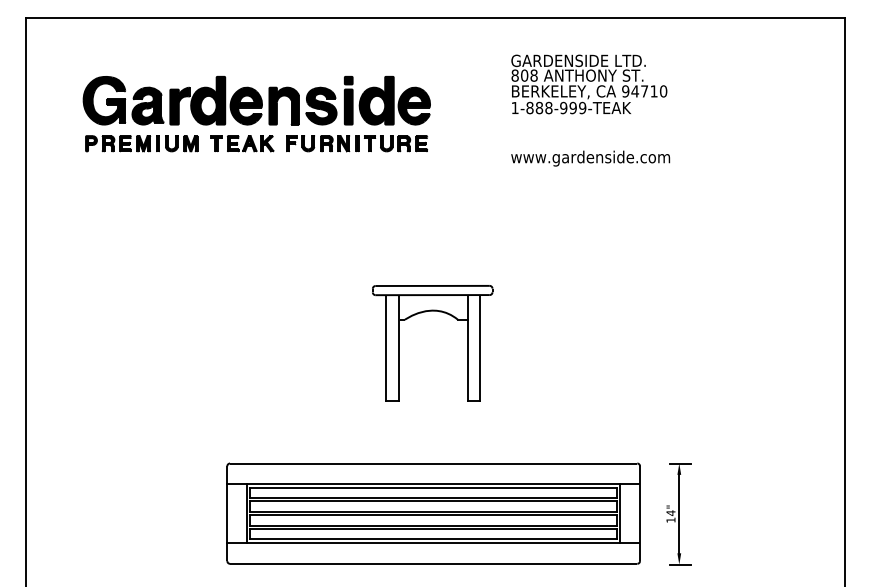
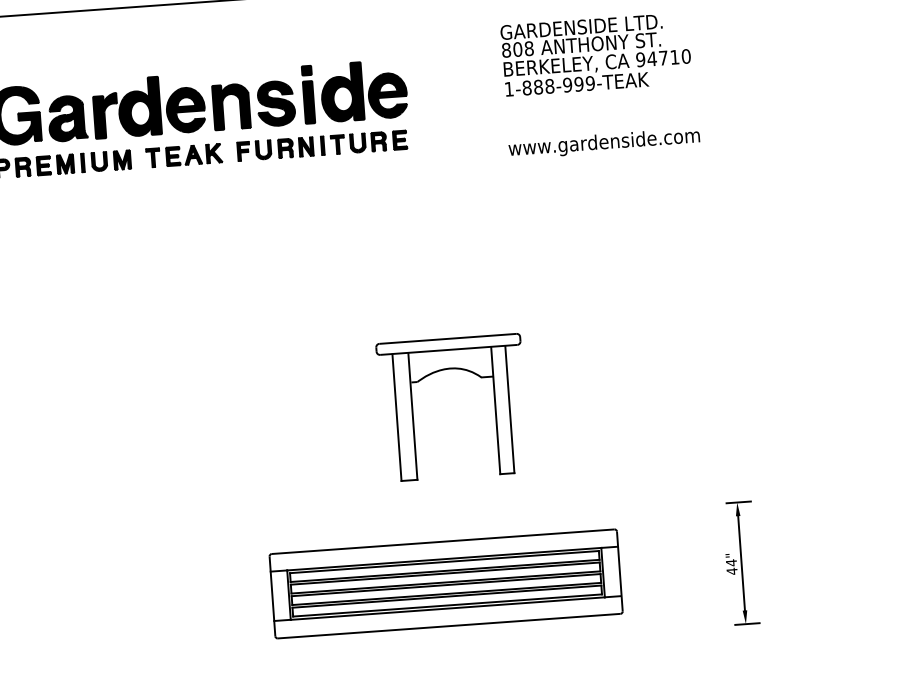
part: (425, 312) -> (441, 371), moved
part: (433, 513) -> (446, 583), size x0.7
text: (670, 520) -> (731, 571), 14" -> 44"

